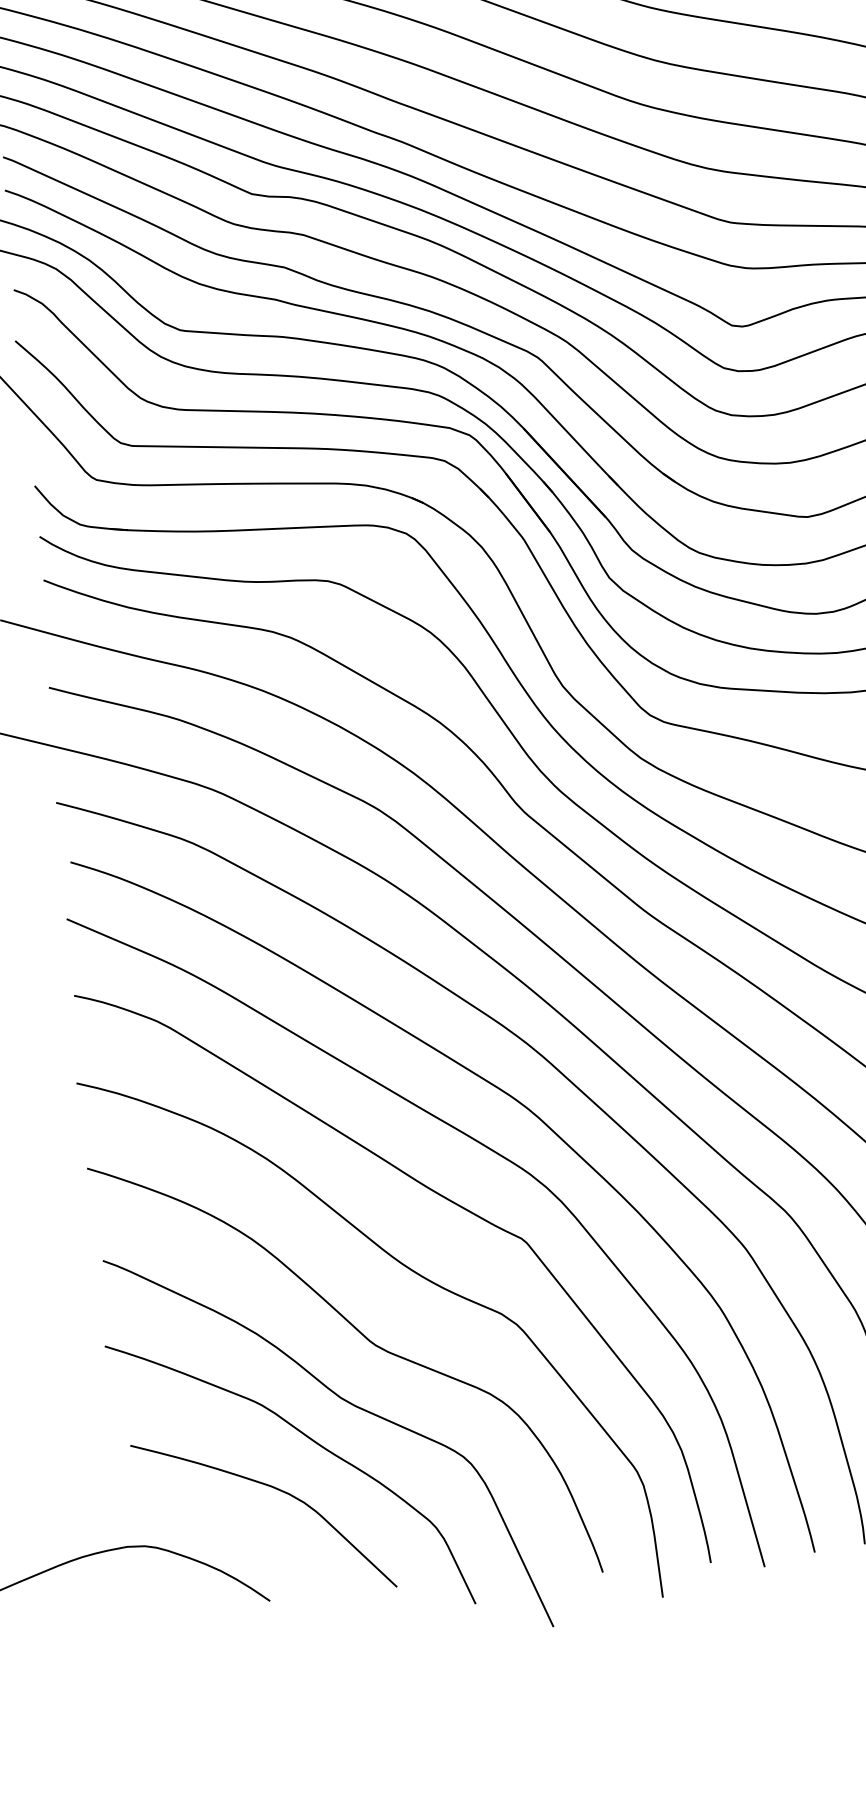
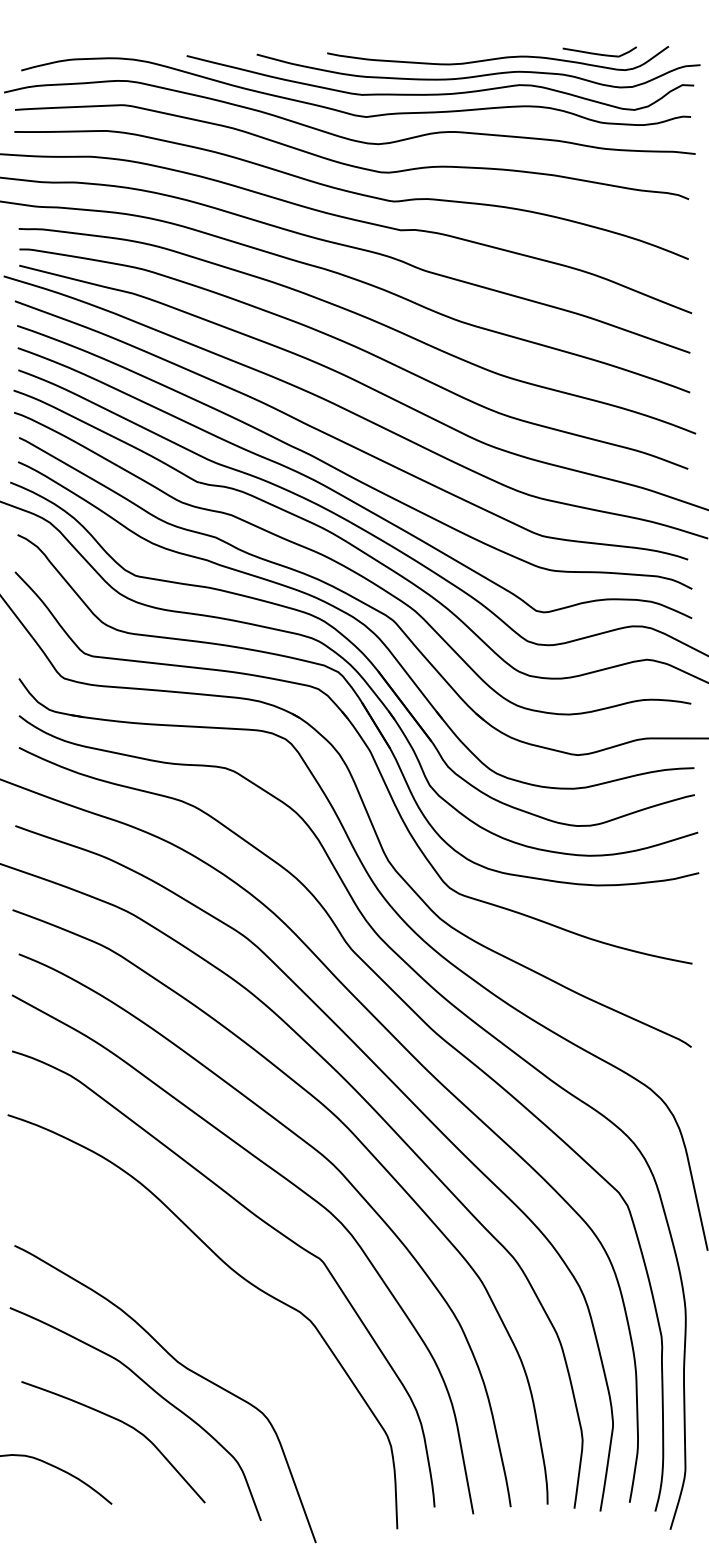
curve: (368, 1341) -> (201, 1322), removed

